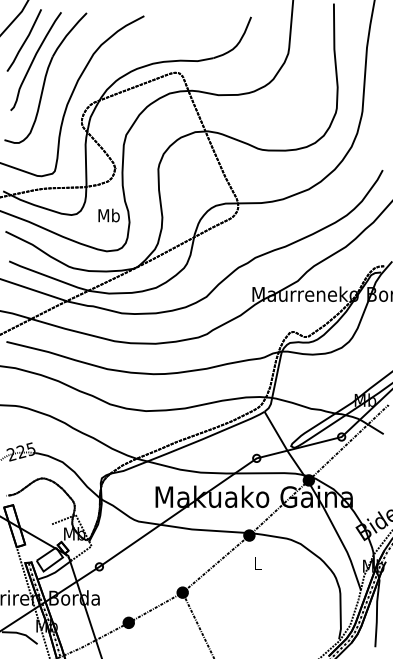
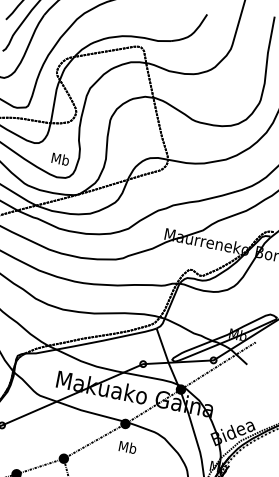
text: (108, 215) -> (60, 159), moved
text: (257, 563) -> (127, 447), L -> Mb

